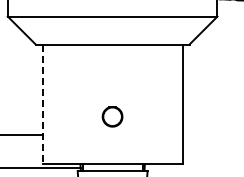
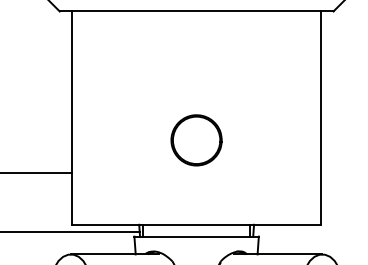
line: (42, 104) -> (71, 118), dashed -> solid
part: (112, 116) -> (196, 139), size x1.43

